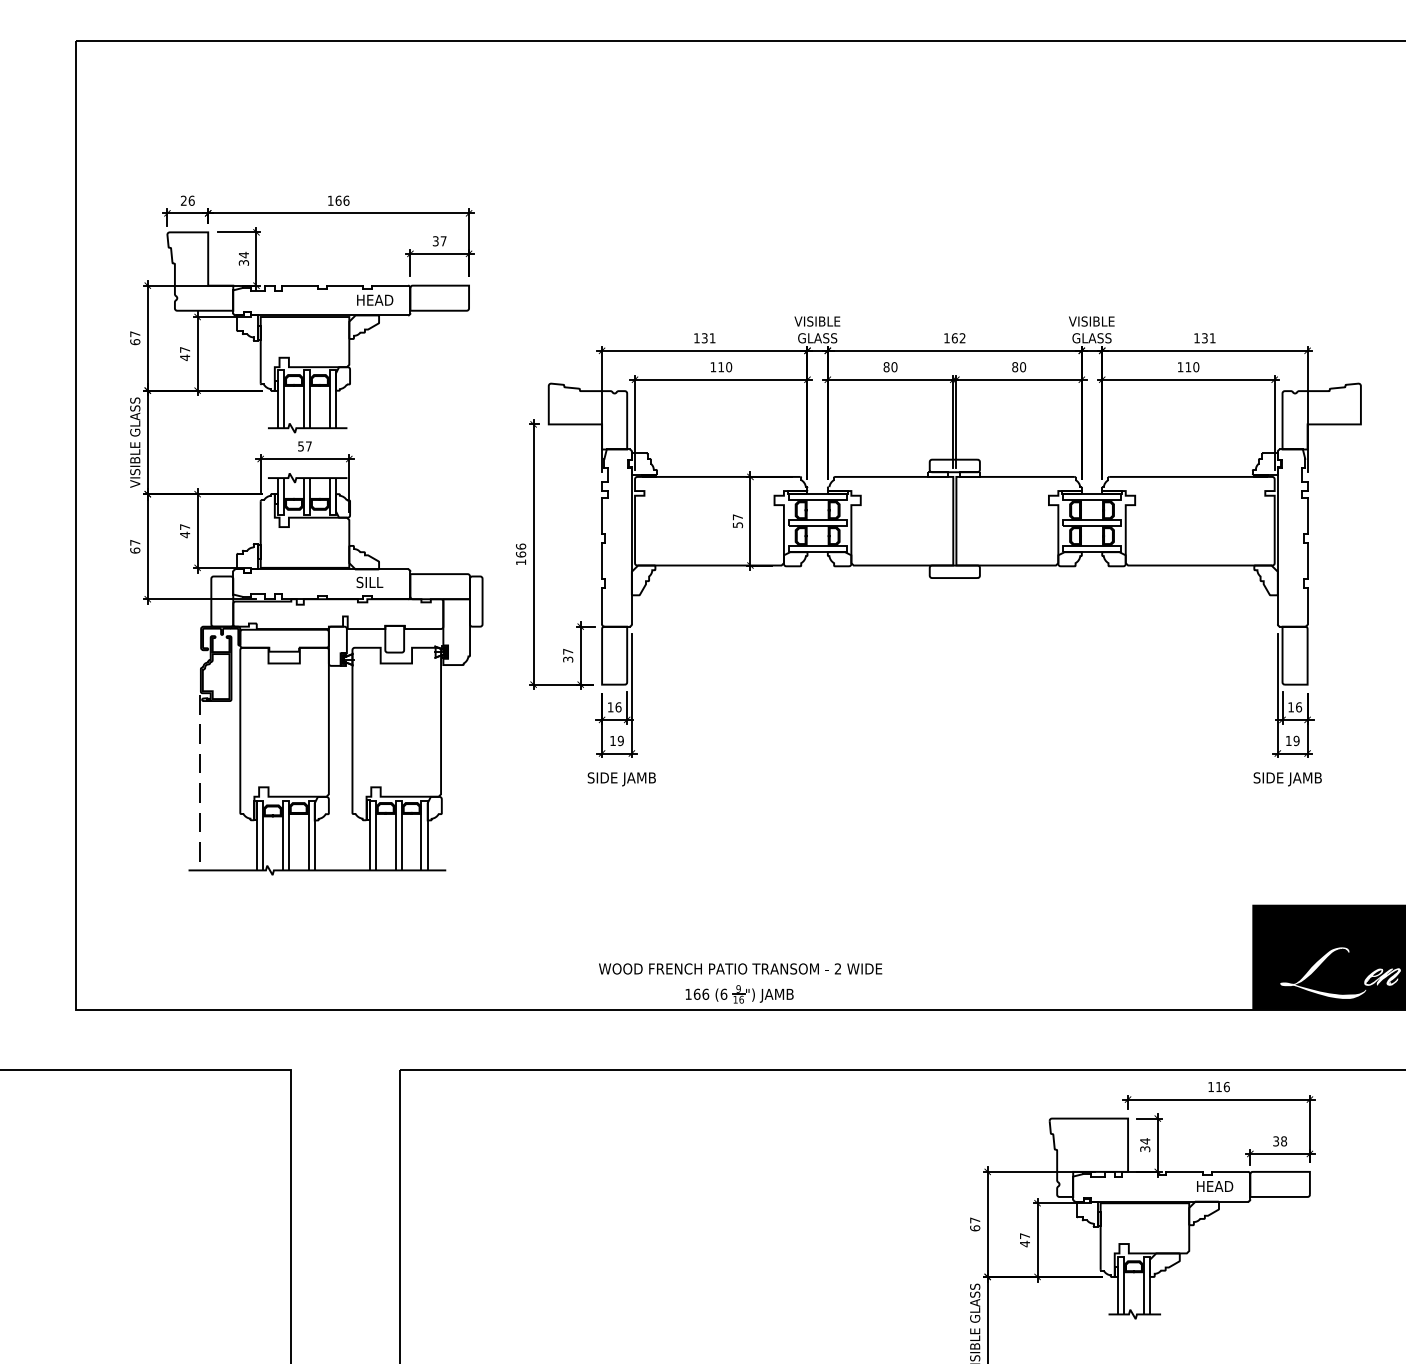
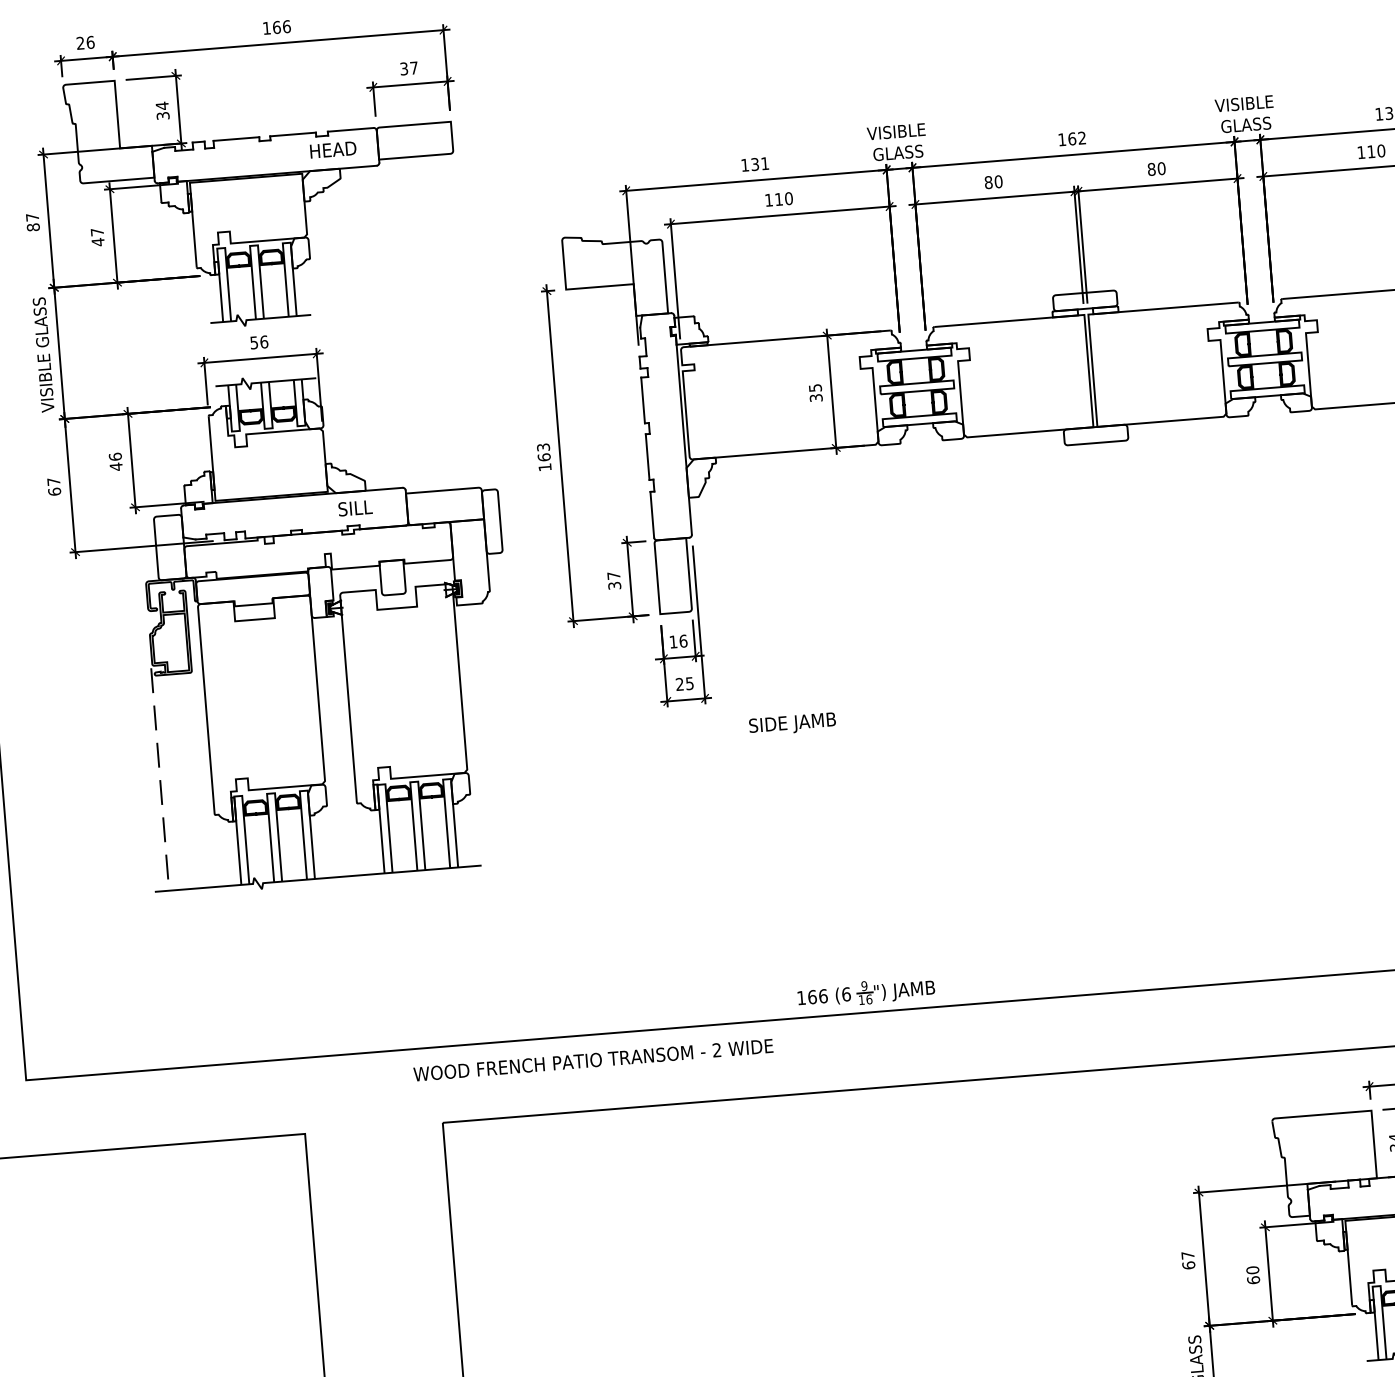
text: (135, 342) -> (33, 227), 67 -> 87
text: (308, 446) -> (263, 342), 57 -> 56
text: (737, 520) -> (815, 392), 57 -> 35
text: (185, 527) -> (116, 457), 47 -> 46
text: (521, 546) -> (544, 447), 166 -> 163
text: (616, 740) -> (684, 683), 19 -> 25
text: (621, 779) -> (792, 724), moved
text: (740, 968) -> (593, 1059), moved
text: (1024, 1240) -> (1252, 1275), 47 -> 60

